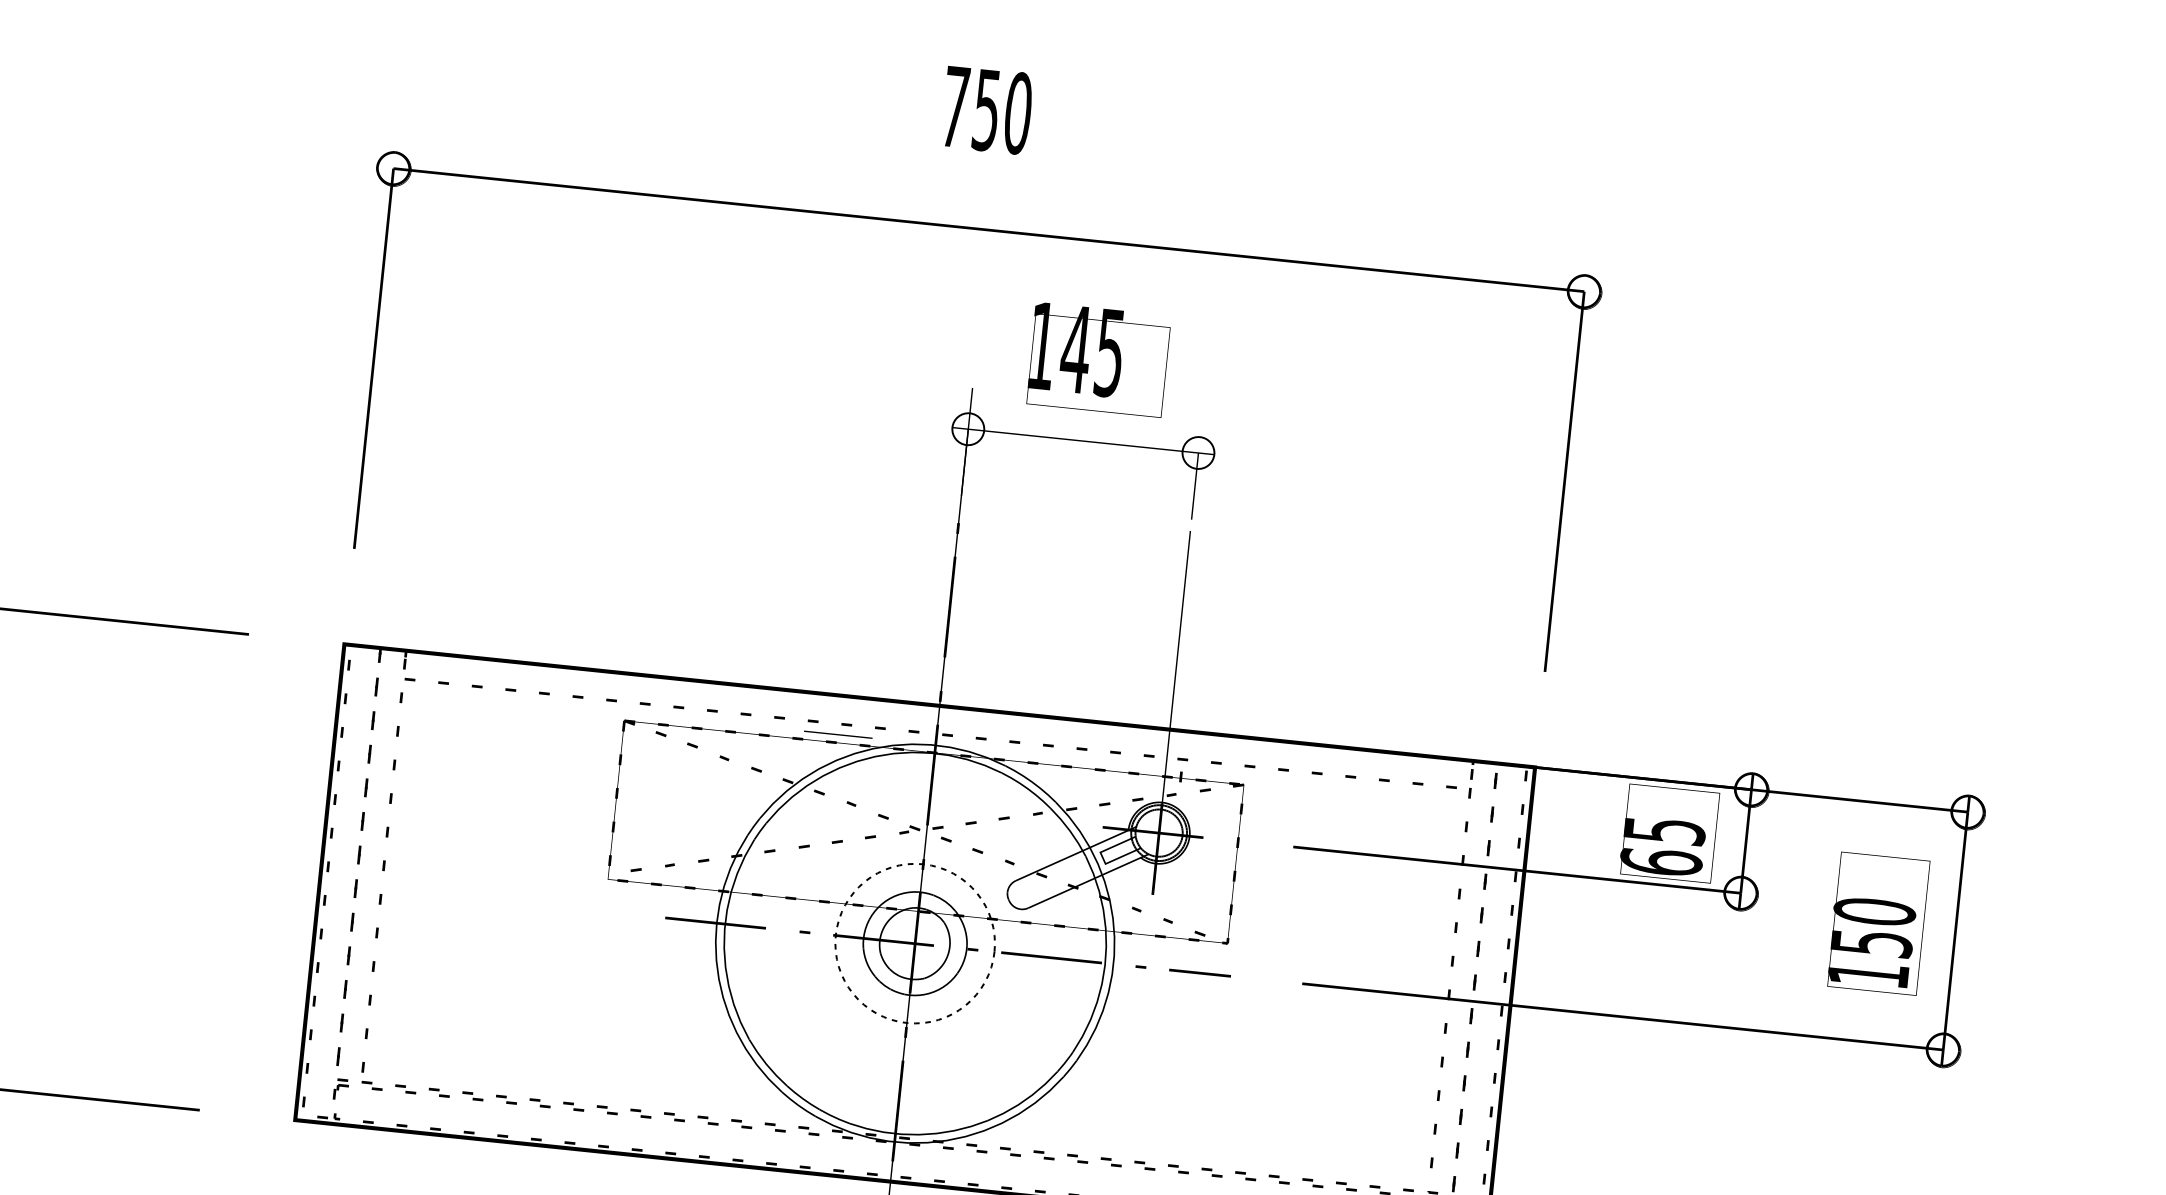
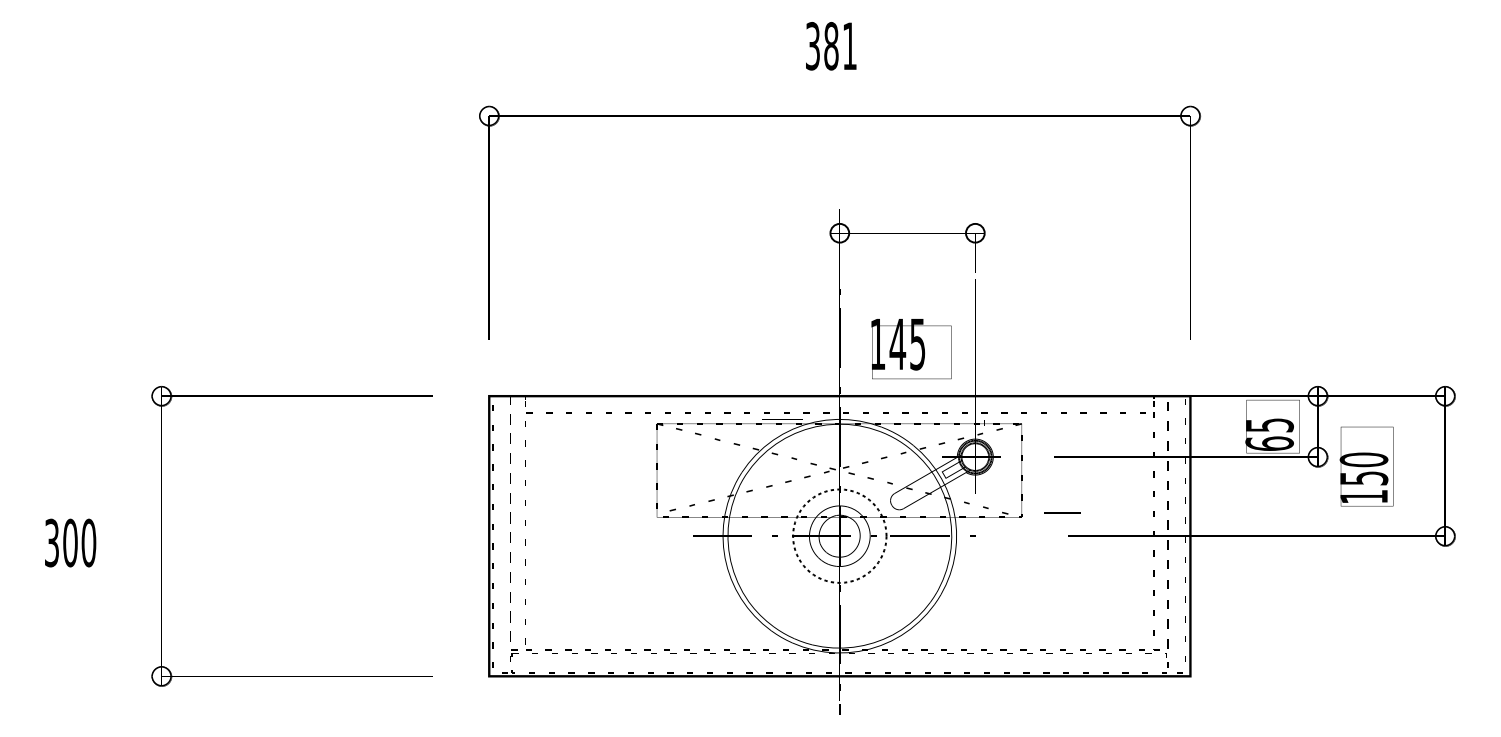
text: (986, 110) -> (831, 46), 750 -> 381
text: (1098, 360) -> (911, 349), moved
text: (1877, 923) -> (1366, 466), moved
line: (1200, 971) -> (1062, 512), moved

